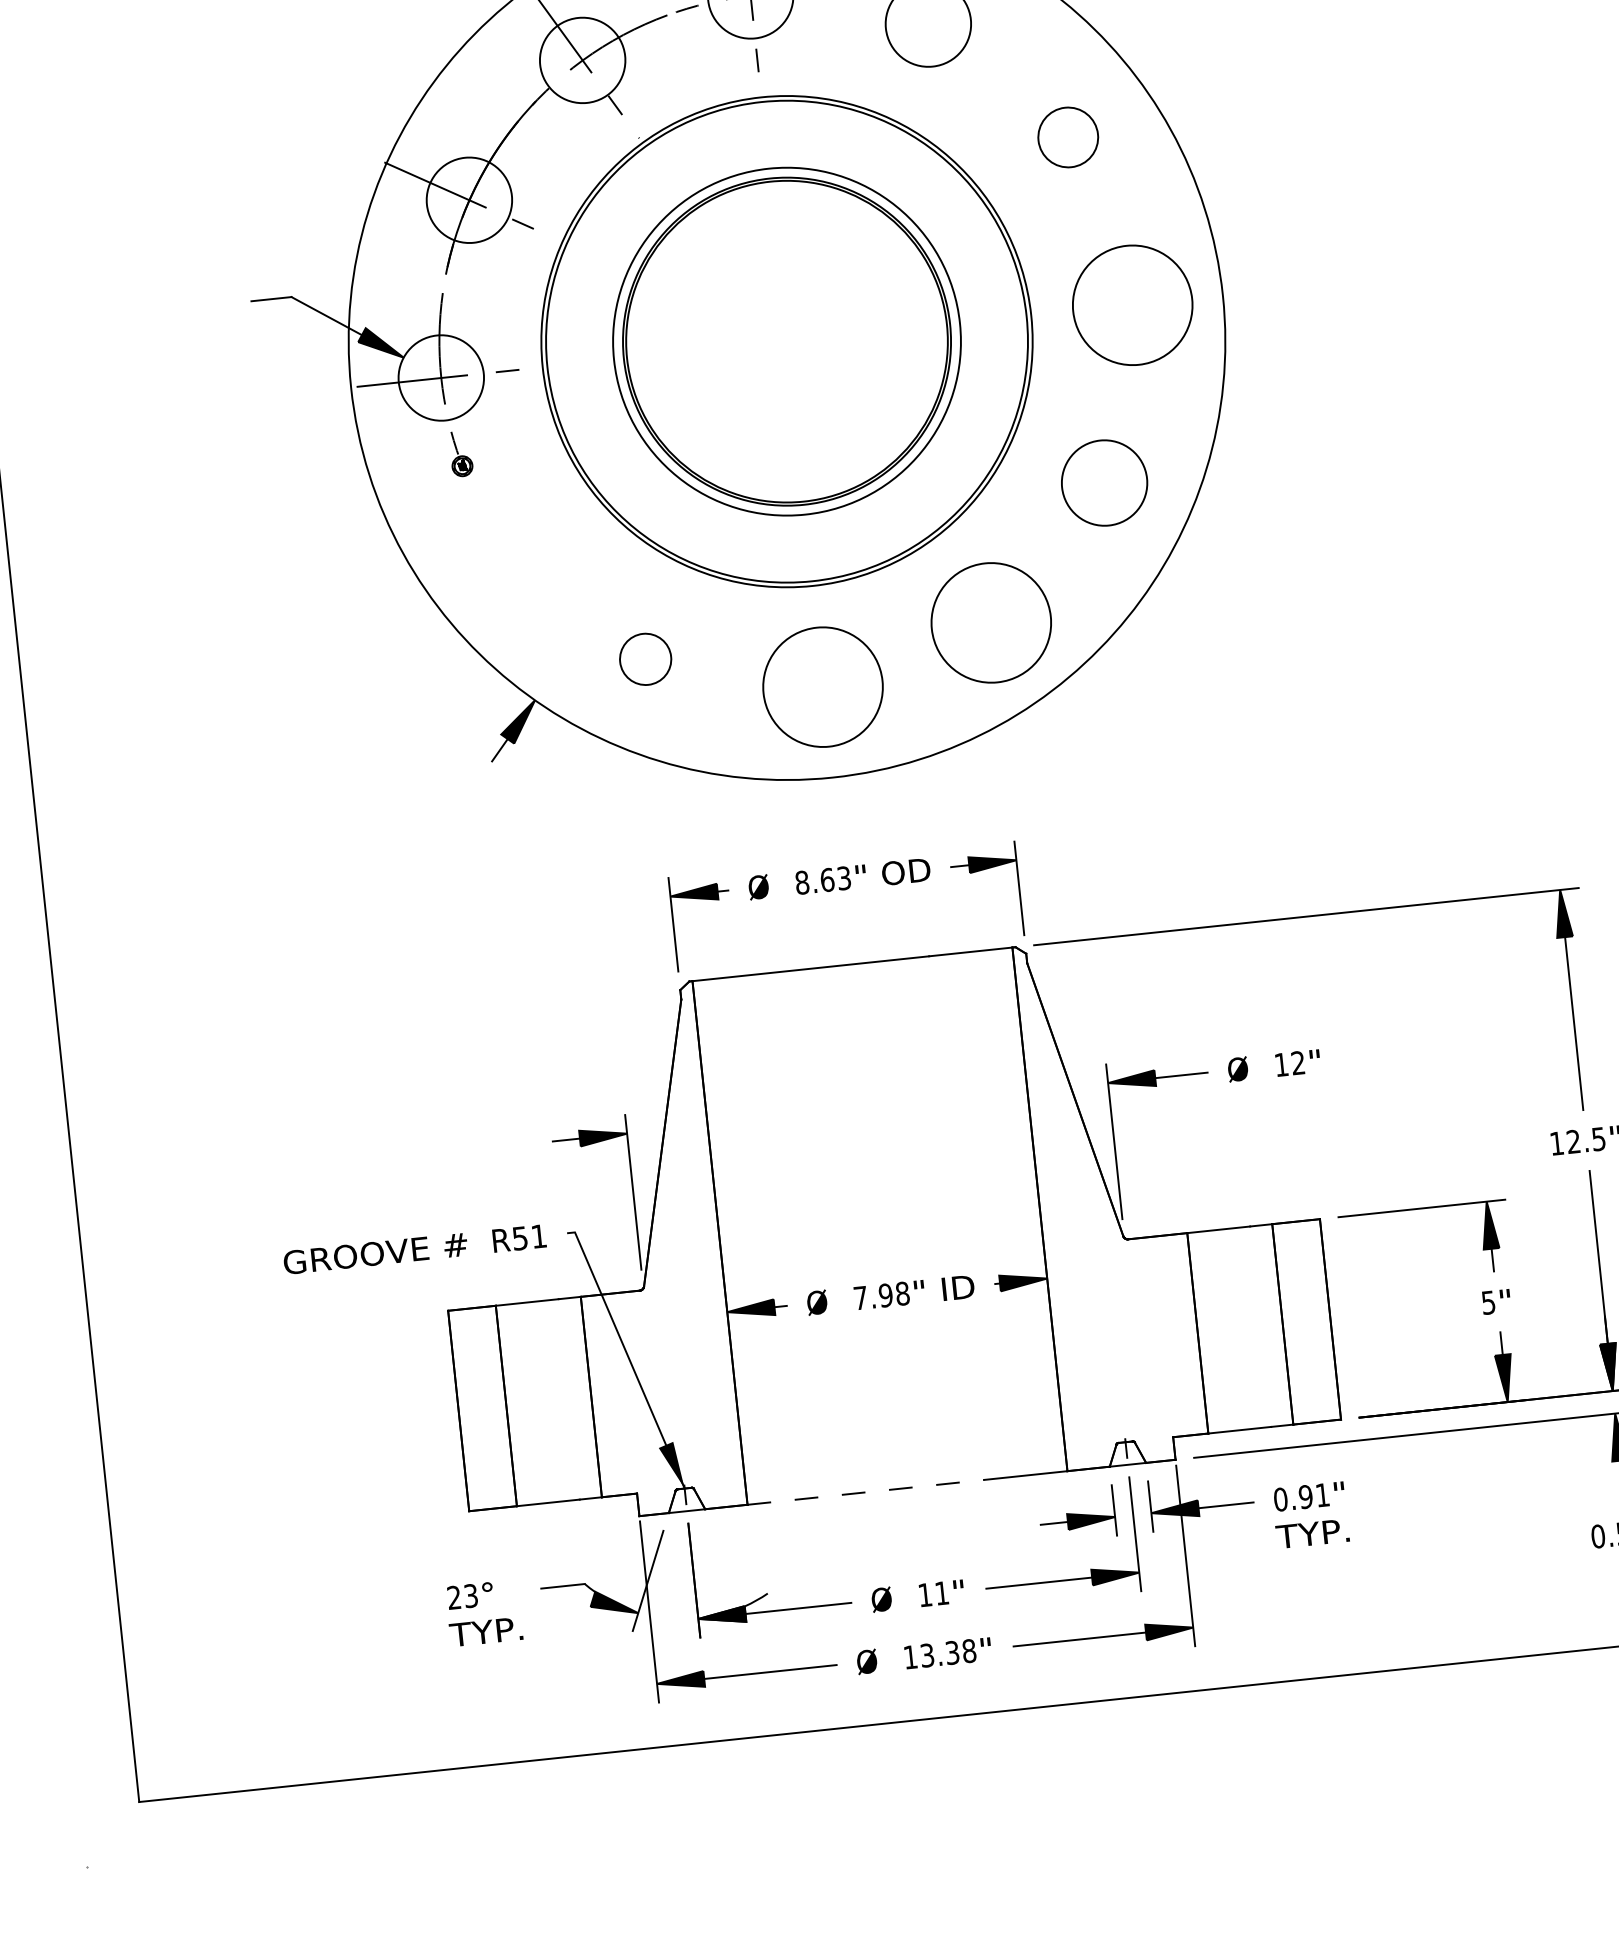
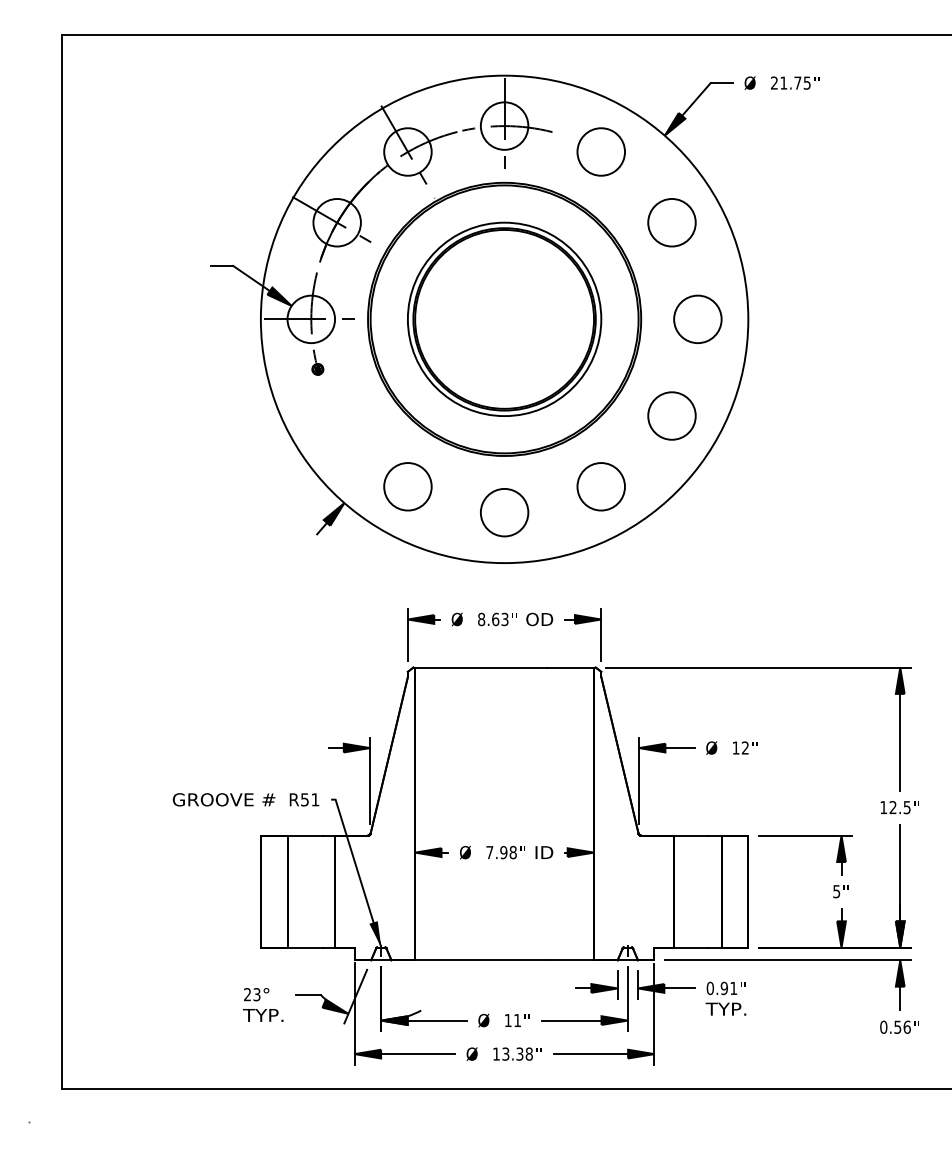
circle: (1067, 136) -> (671, 222), size x1.43
circle: (1132, 305) -> (697, 319), size x0.71
circle: (991, 622) -> (601, 486), size x0.71
circle: (644, 658) -> (407, 486), size x1.67
circle: (823, 687) -> (504, 512), size x0.71
line: (866, 1492) -> (481, 960), dashed -> solid

